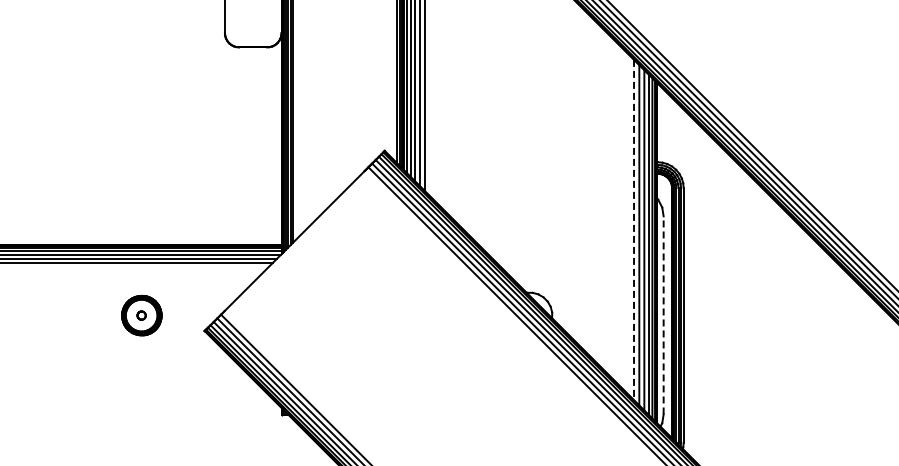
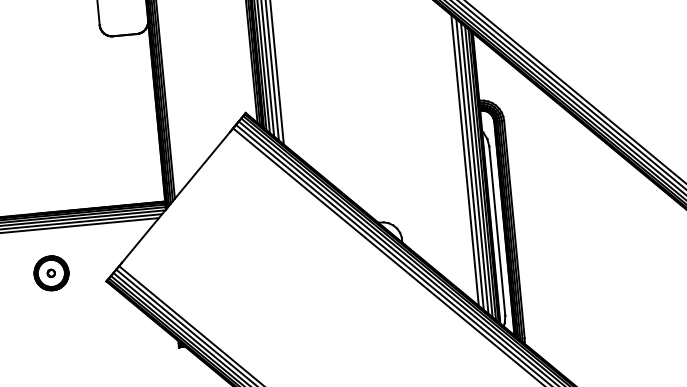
line: (634, 230) -> (465, 160), dashed -> solid
line: (663, 314) -> (497, 230), dashed -> solid

